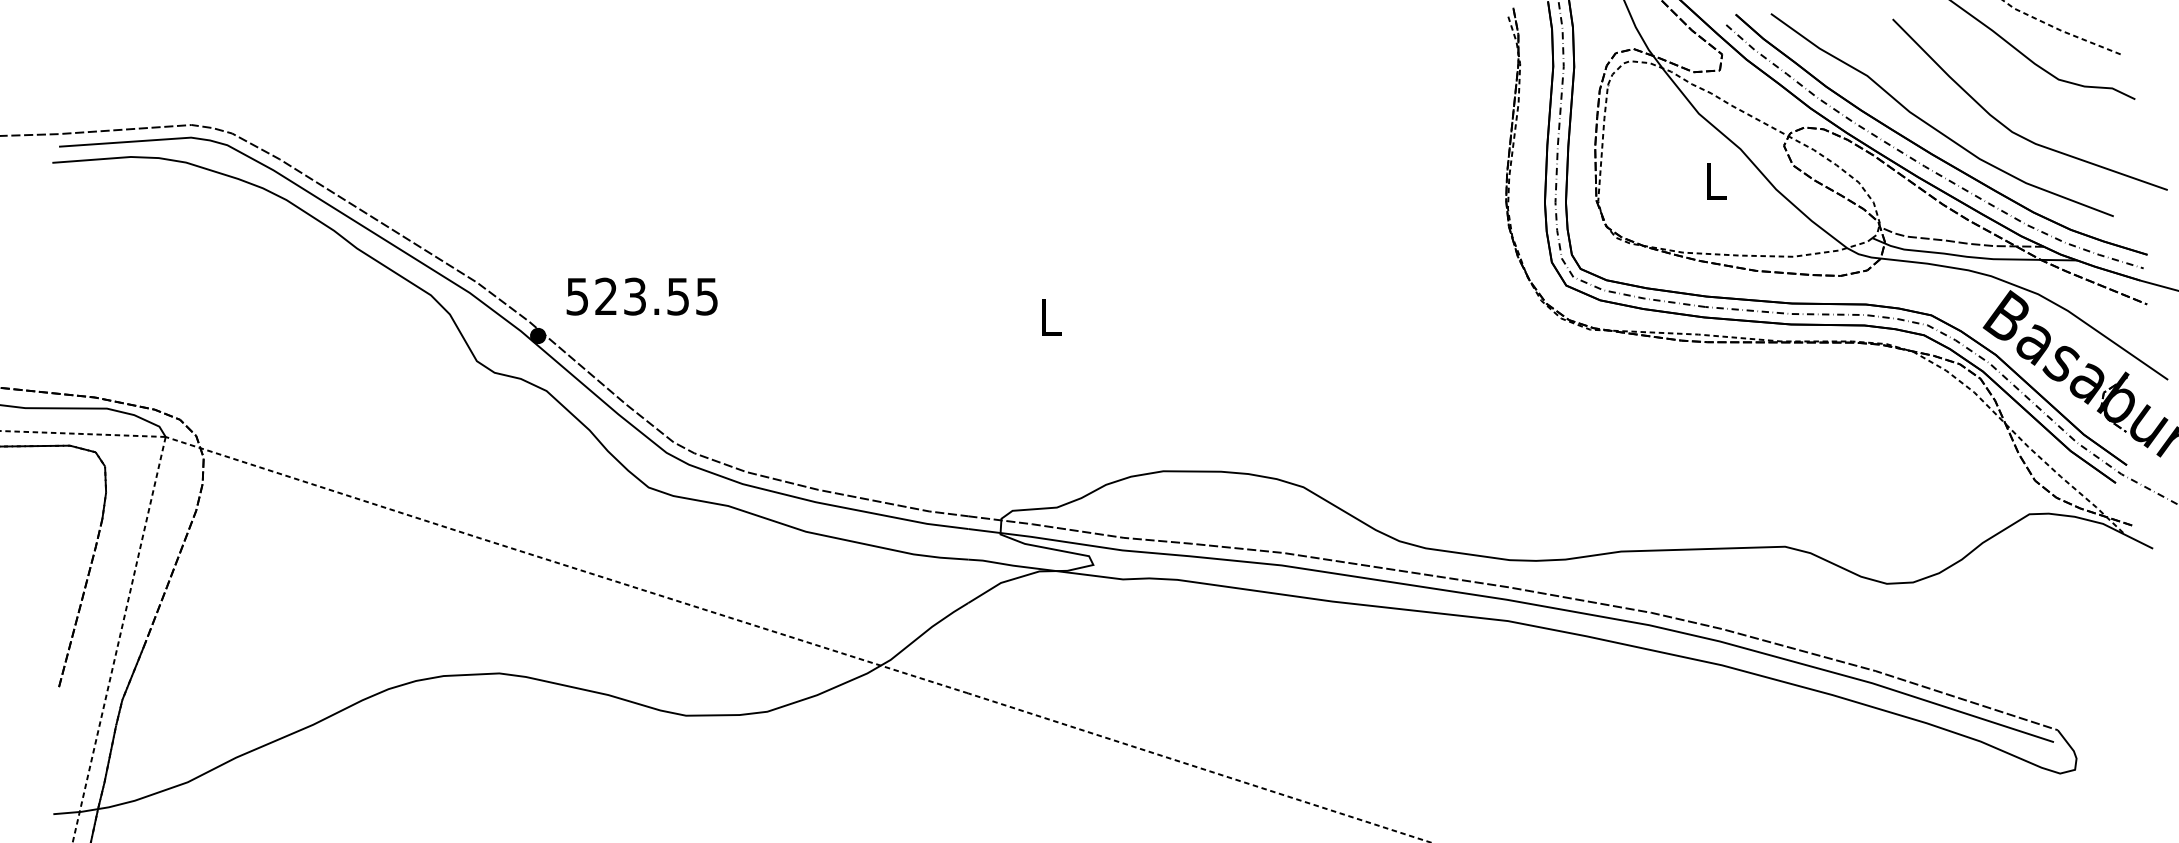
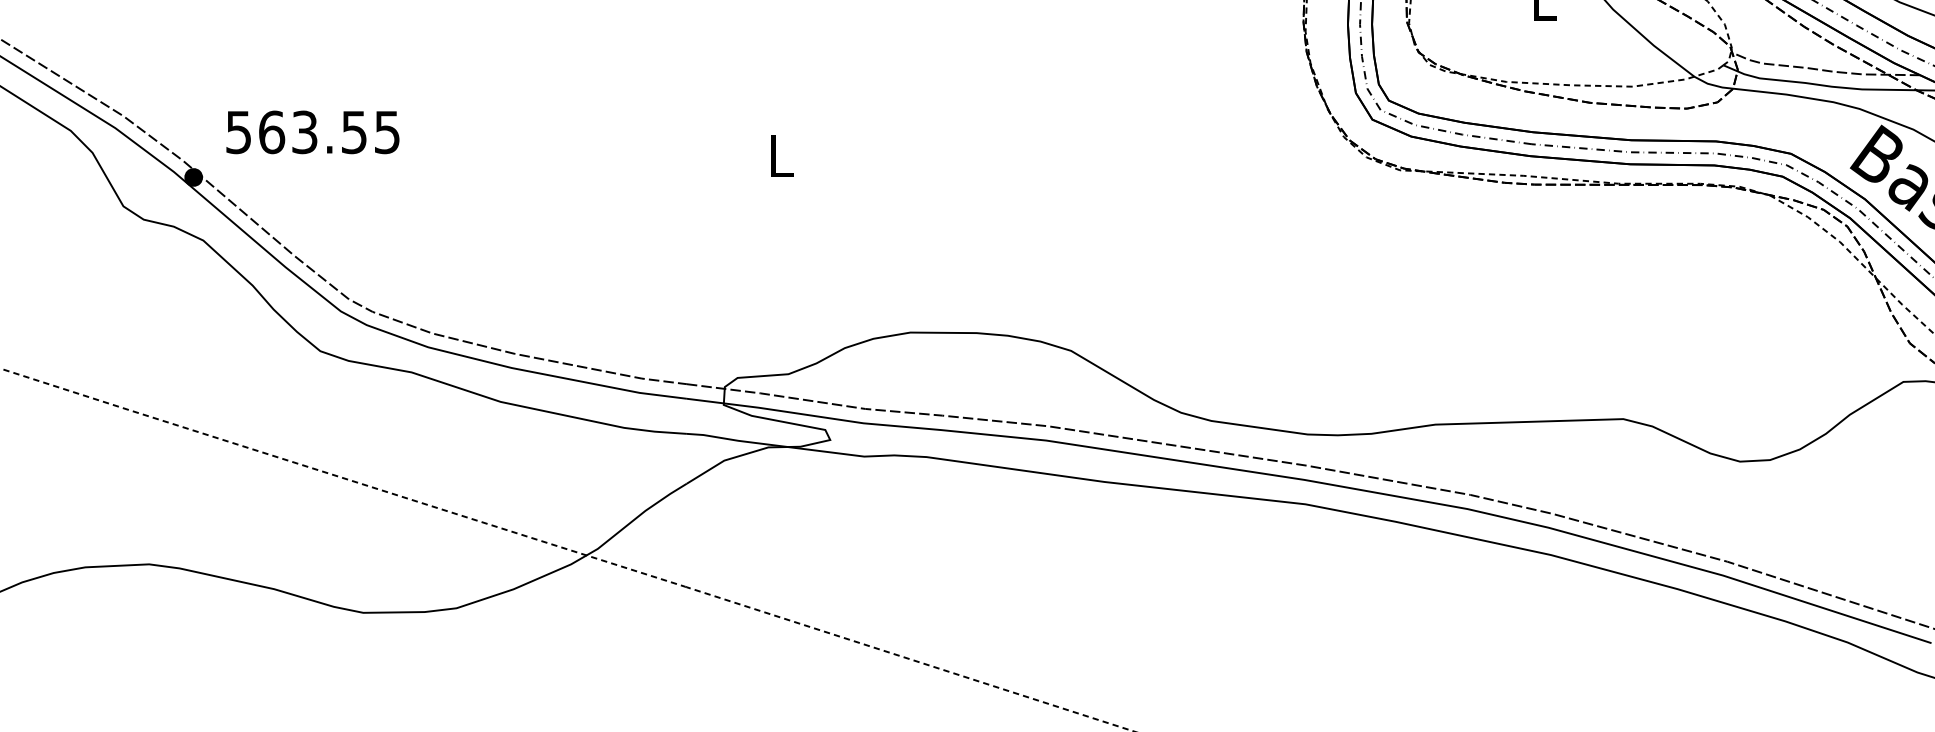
text: (606, 296) -> (272, 132), 523.55 -> 563.55

